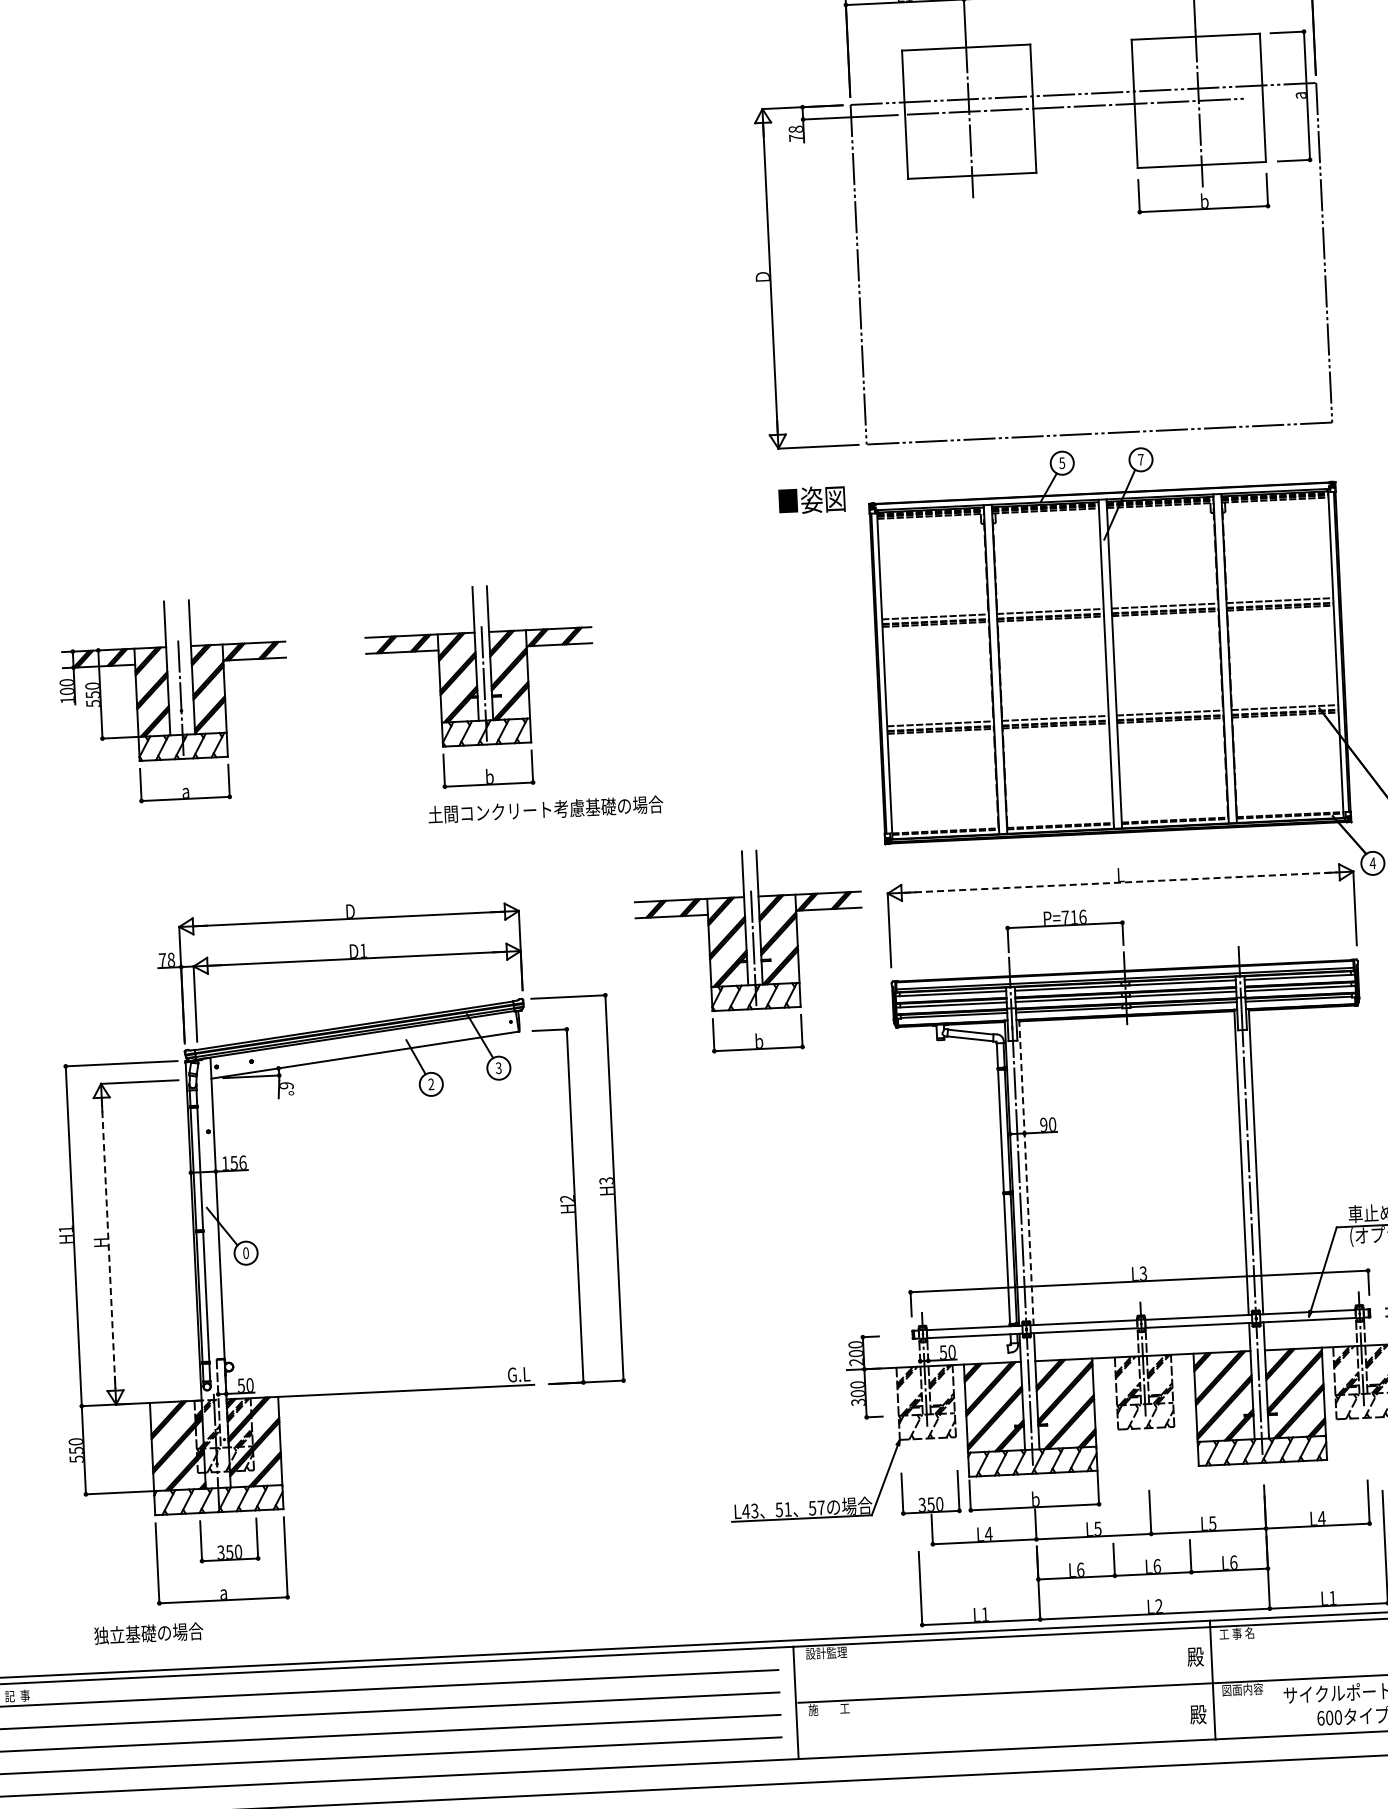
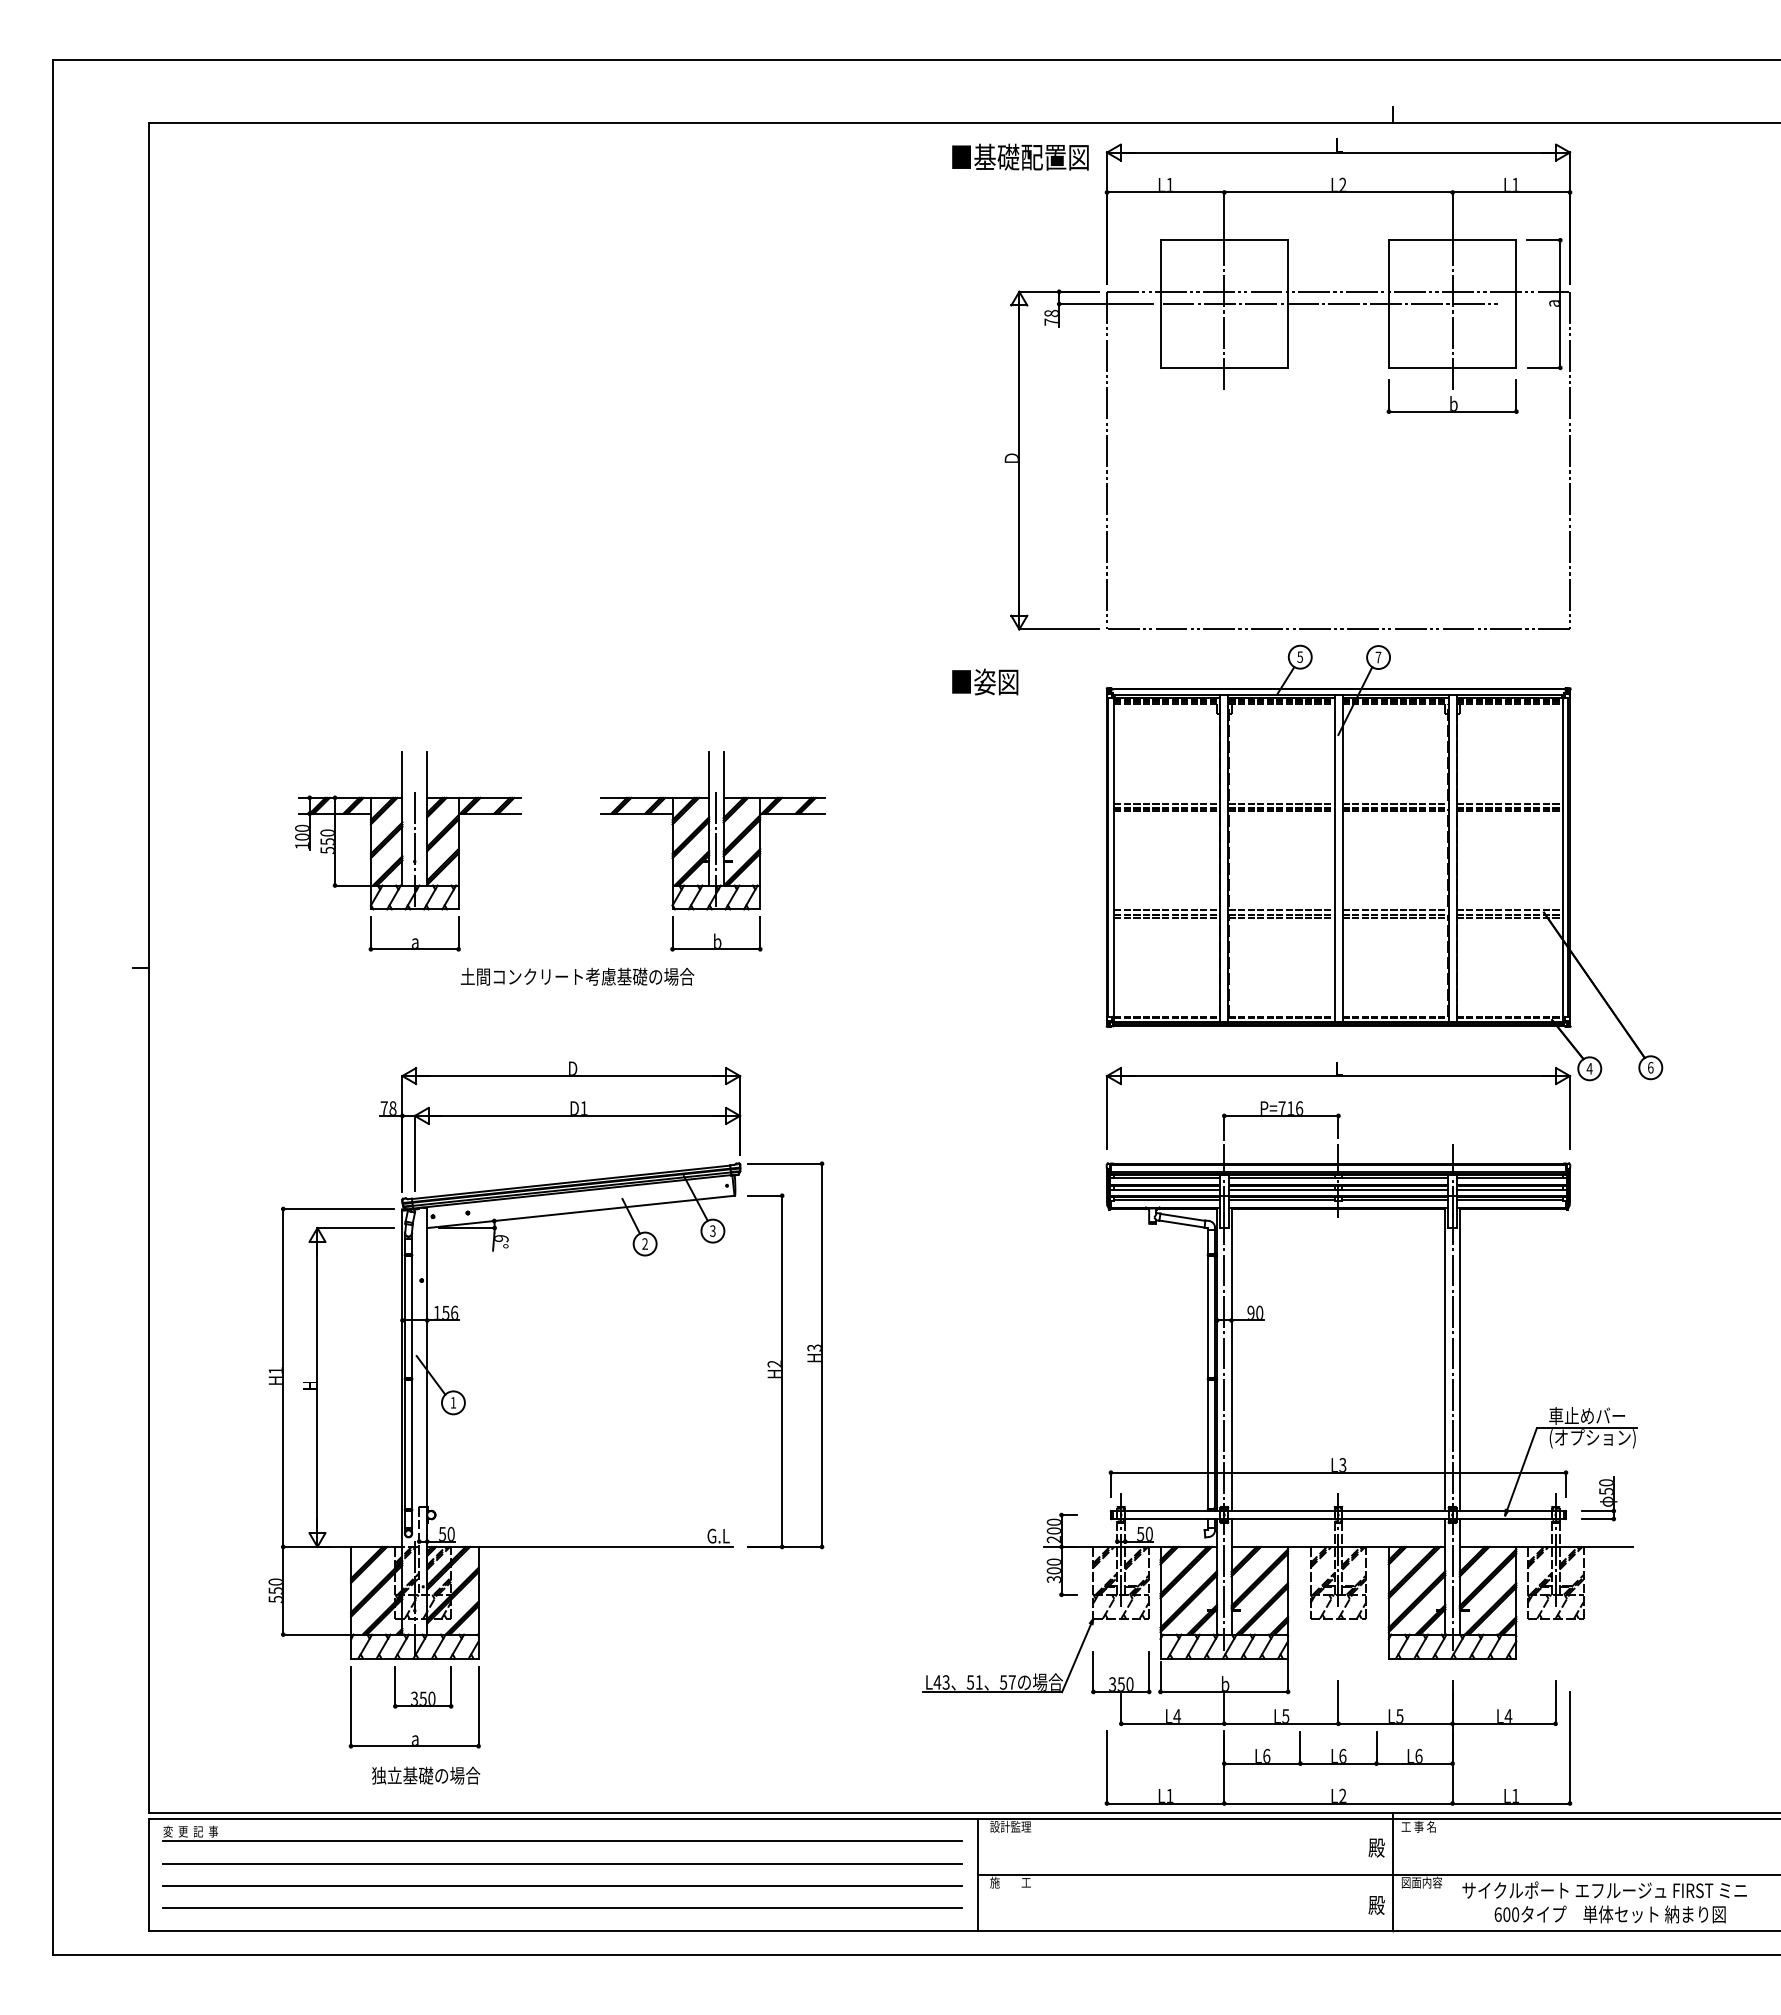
text: (812, 499) -> (985, 681), moved
text: (545, 809) -> (577, 976), moved
line: (1120, 883) -> (1338, 1076), dashed -> solid
part: (749, 950) -> (967, 1126), removed
line: (1026, 1172) -> (1231, 1359), dashed -> solid
line: (108, 1245) -> (317, 1388), dashed -> solid
text: (246, 1252) -> (453, 1402), 0 -> 1
text: (149, 1633) -> (426, 1775), moved

